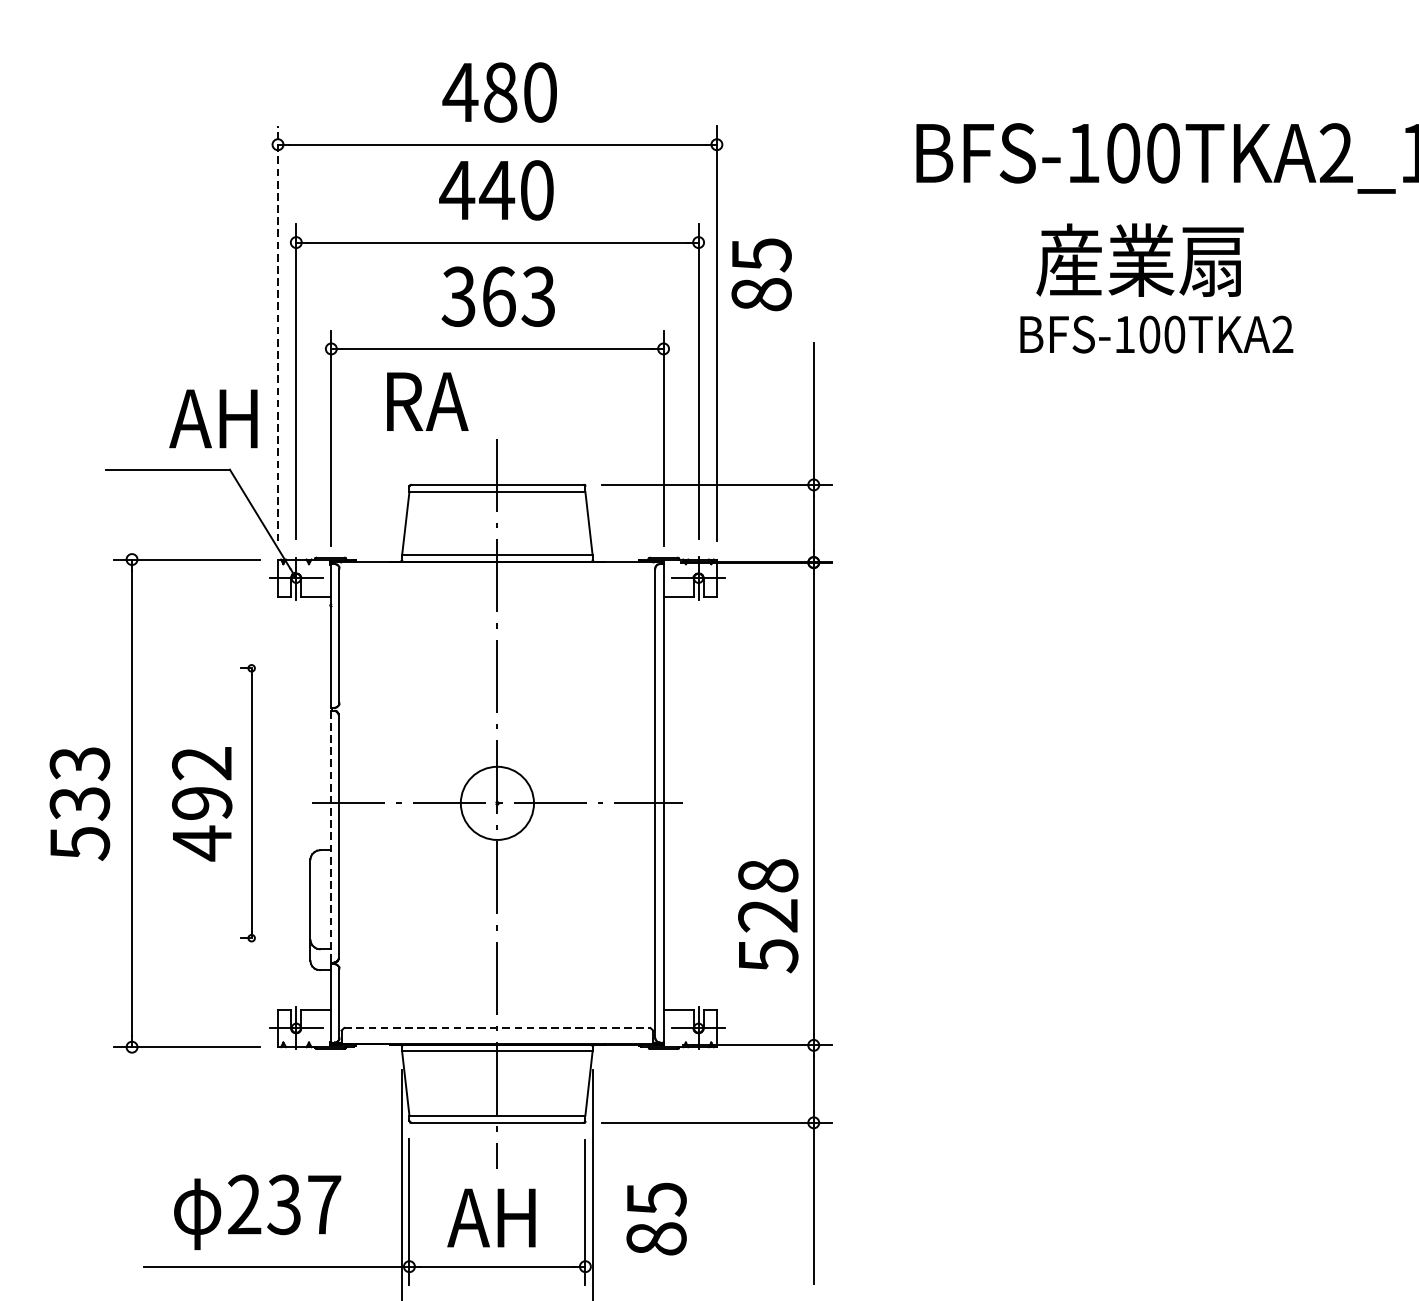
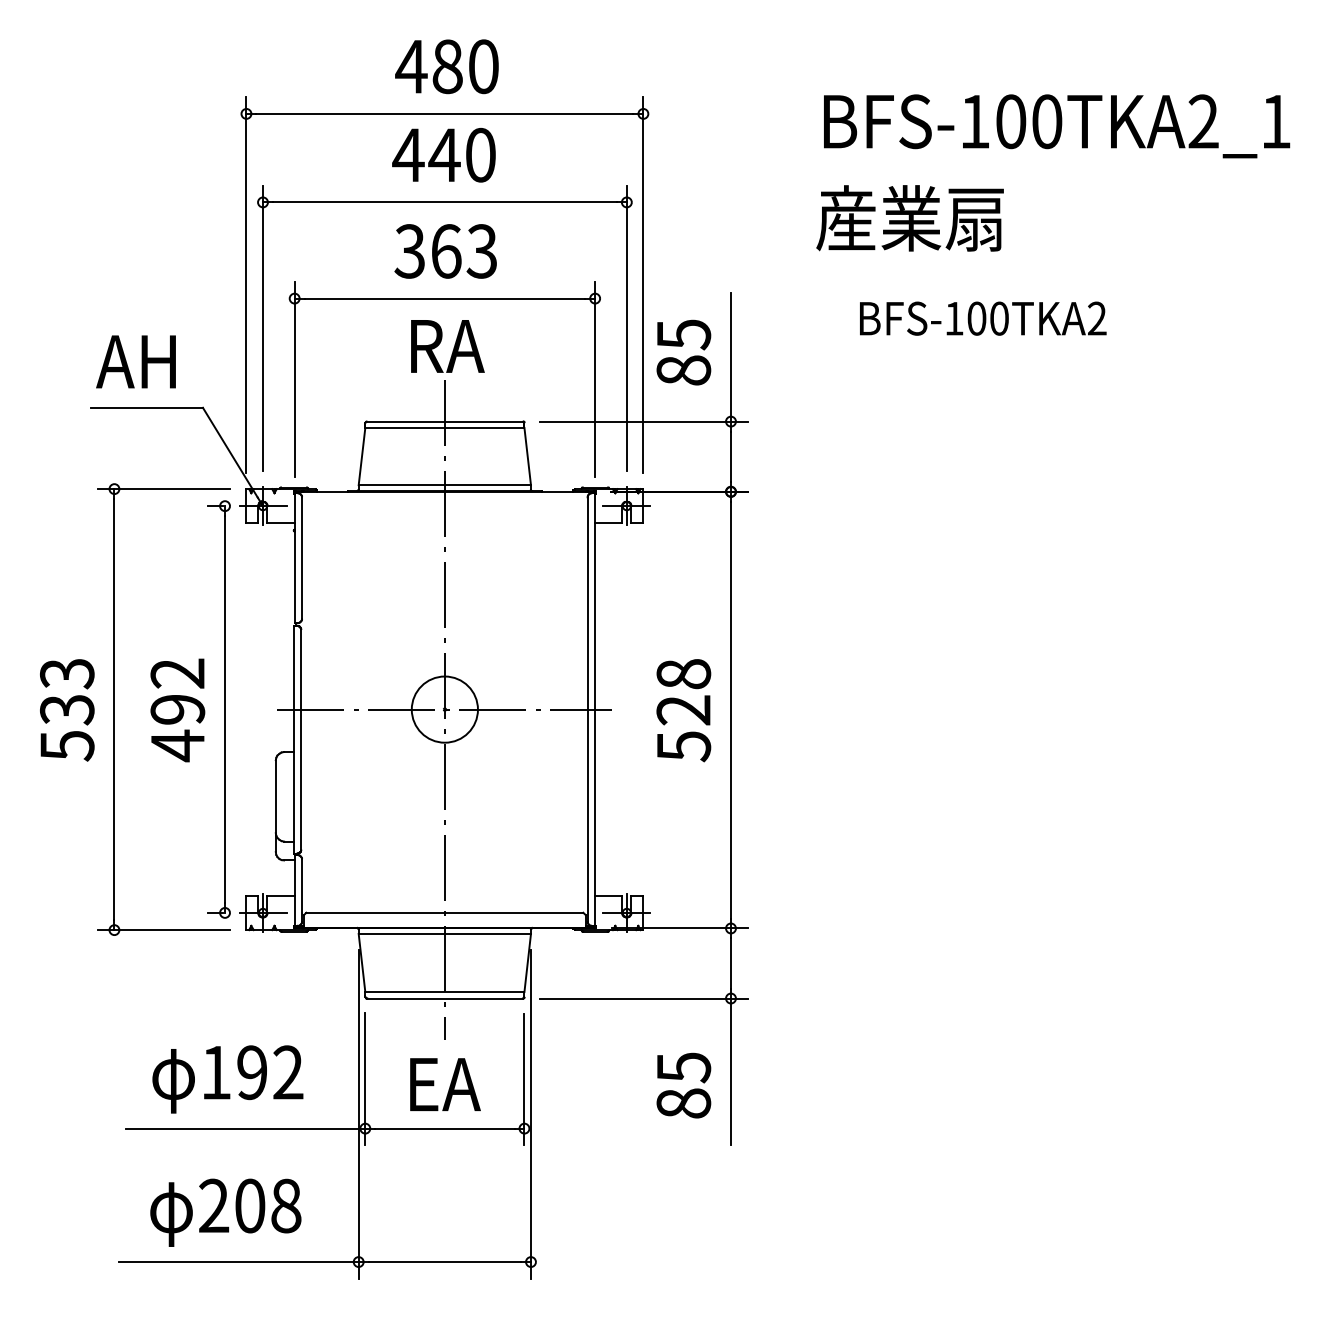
text: (1139, 260) -> (909, 218), moved
text: (761, 274) -> (683, 352), moved
line: (278, 333) -> (246, 284), dashed -> solid
text: (1157, 334) -> (983, 318), moved
text: (427, 401) -> (447, 346), moved
text: (212, 418) -> (135, 361), moved
part: (247, 803) -> (218, 709), size x1.67
line: (331, 836) -> (294, 739), dashed -> solid
text: (767, 916) -> (683, 710), moved
line: (496, 1027) -> (444, 912), dashed -> solid
text: (284, 1204) -> (252, 1072), 237 -> 192
text: (491, 1217) -> (439, 1084), AH -> EA
text: (656, 1218) -> (683, 1085), moved

